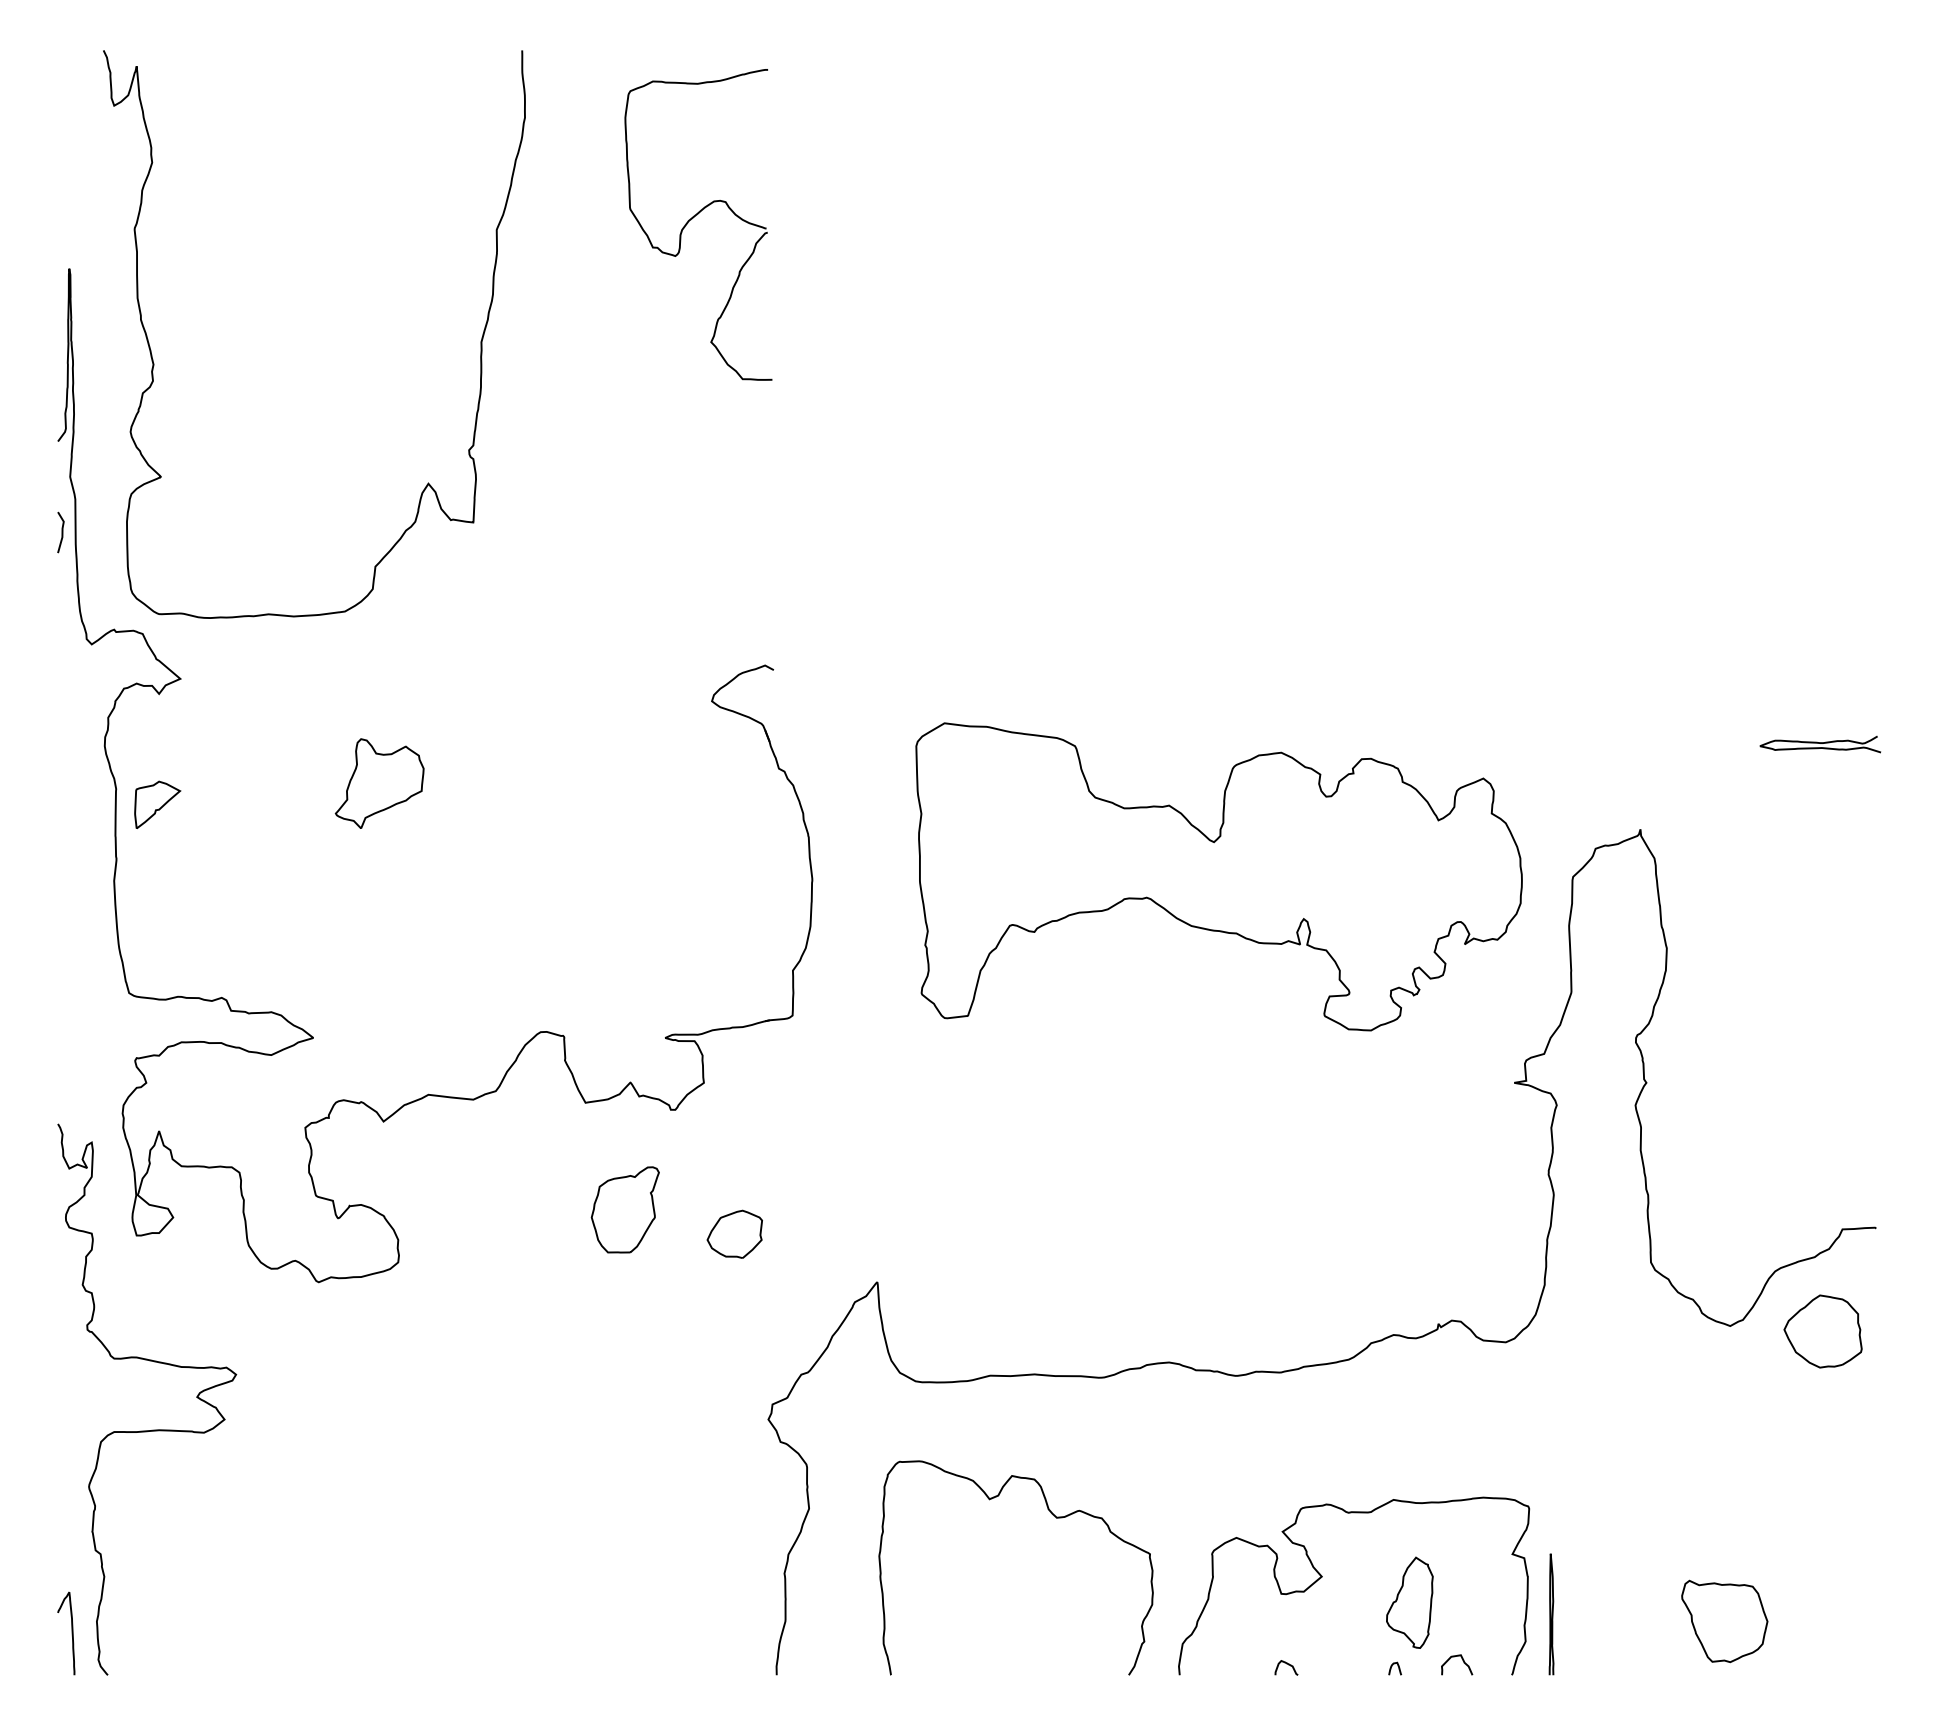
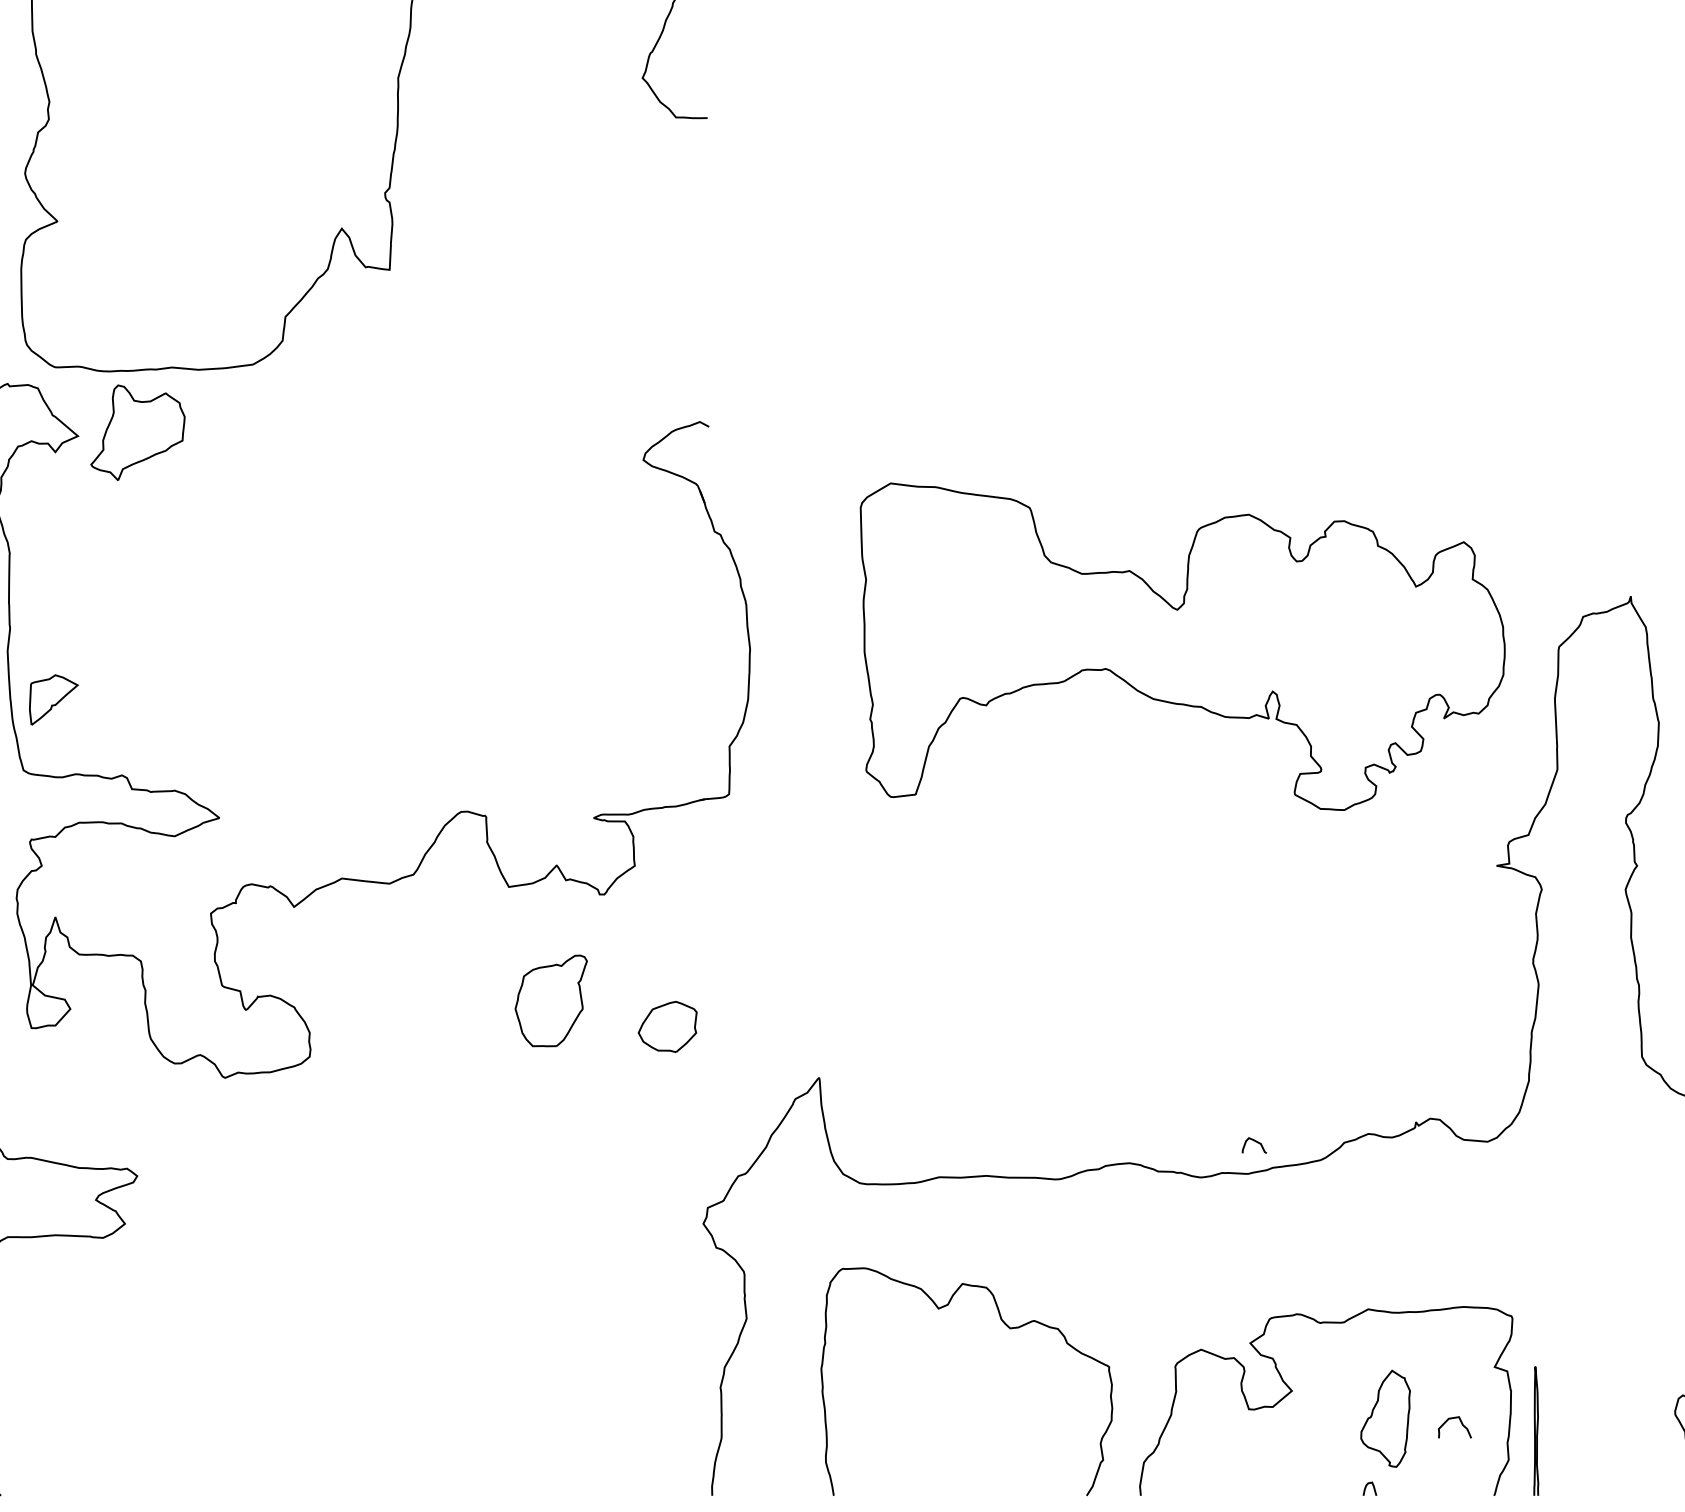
part: (379, 783) -> (137, 432), moved
part: (157, 804) -> (53, 699), moved
curve: (1463, 1662) -> (1461, 1424), moved
curve: (1288, 1665) -> (1256, 1143), moved

